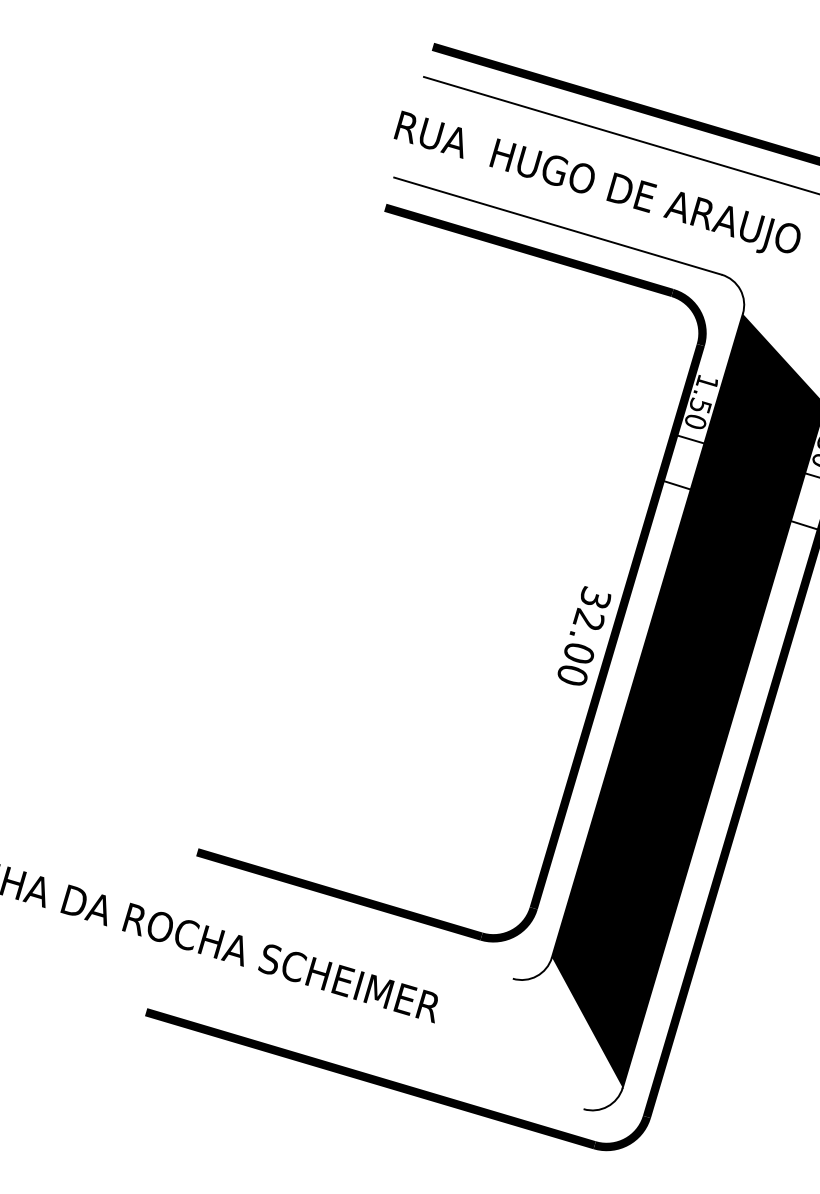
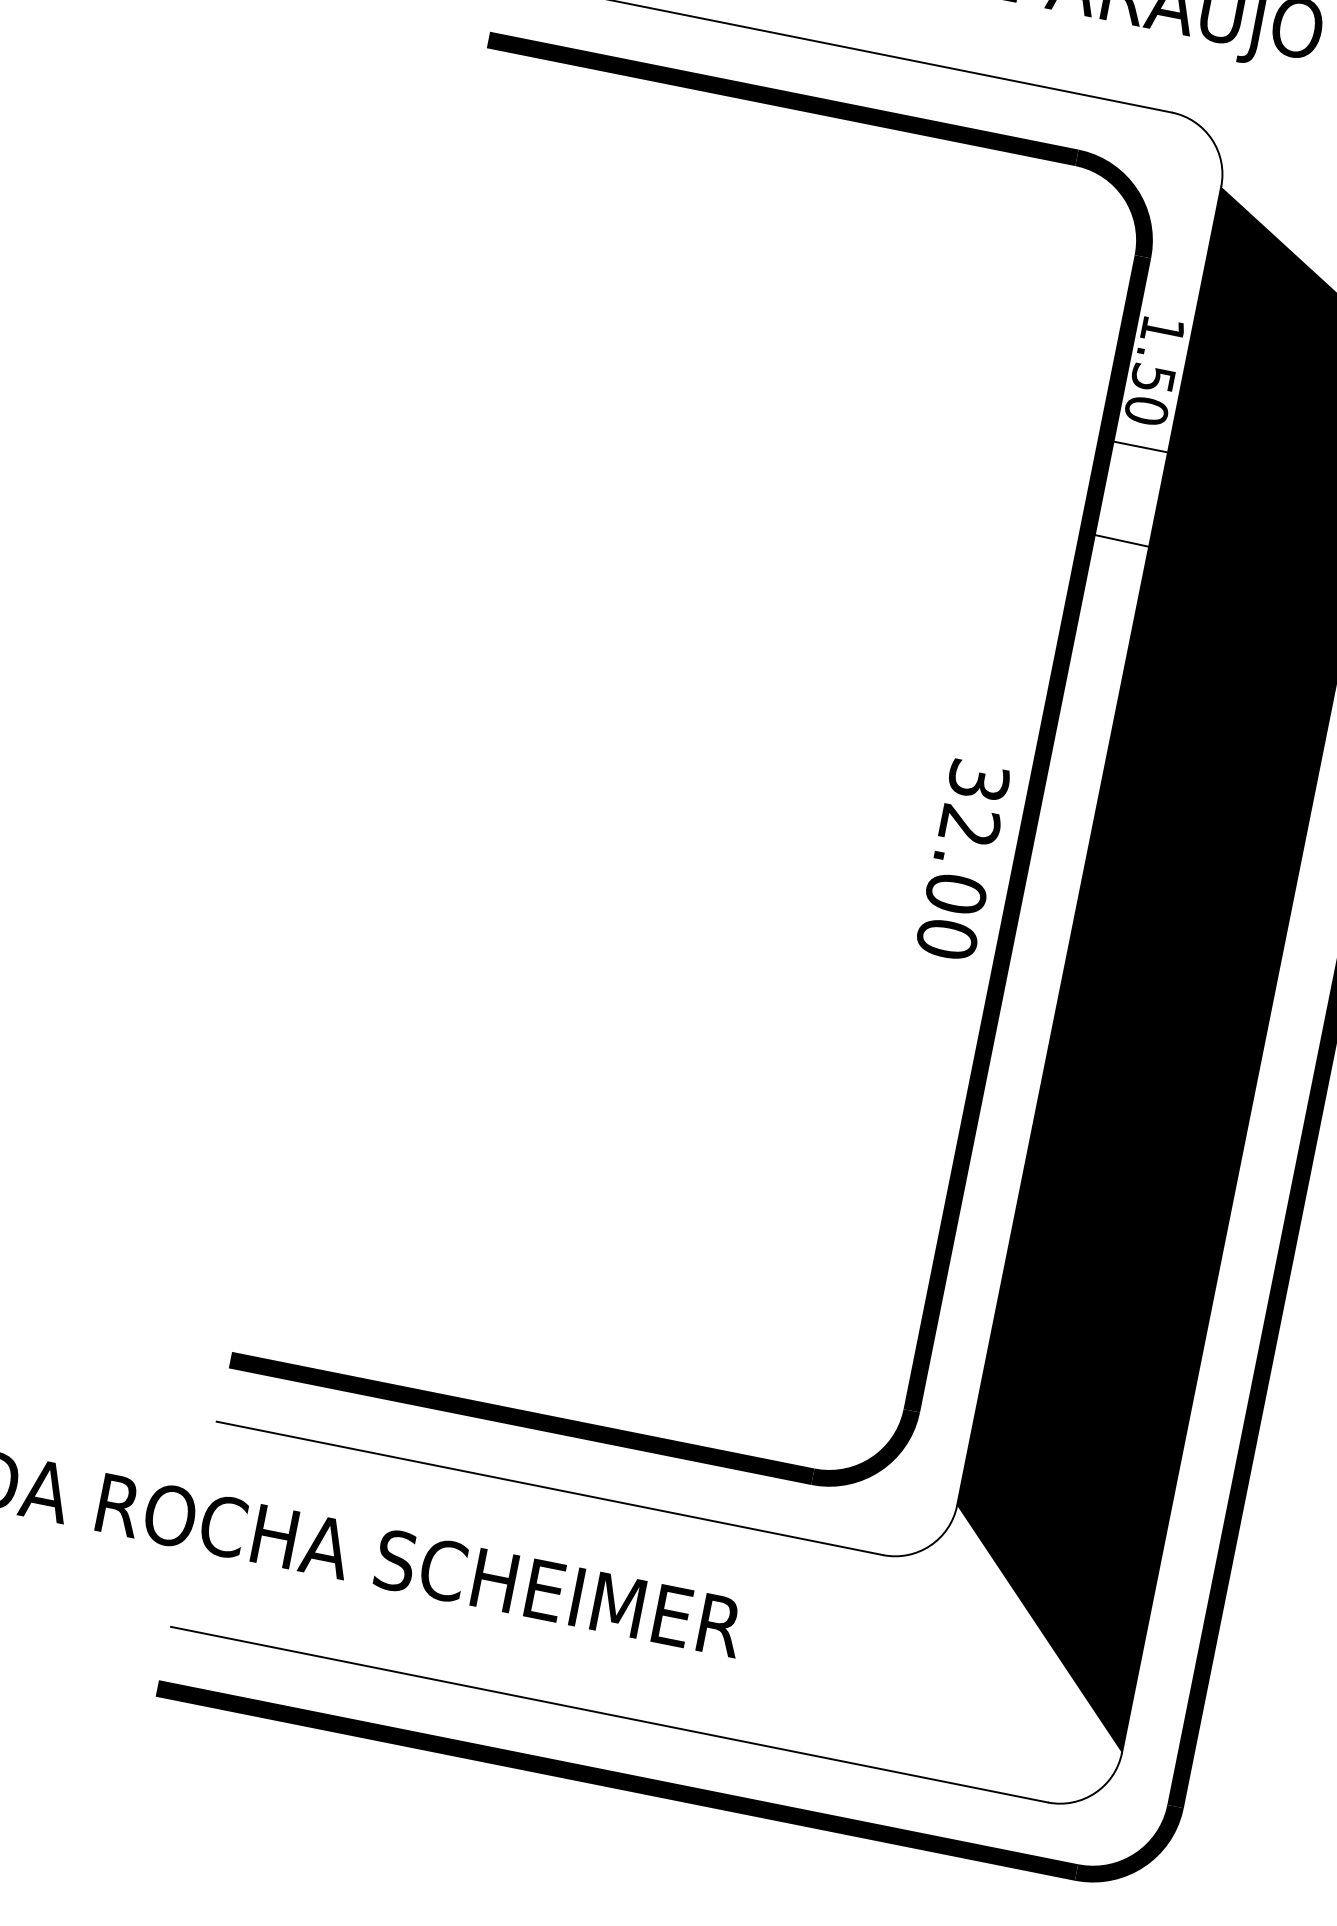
line: (349, 930) -> (548, 1488), added
line: (369, 1045) -> (609, 1714), added

